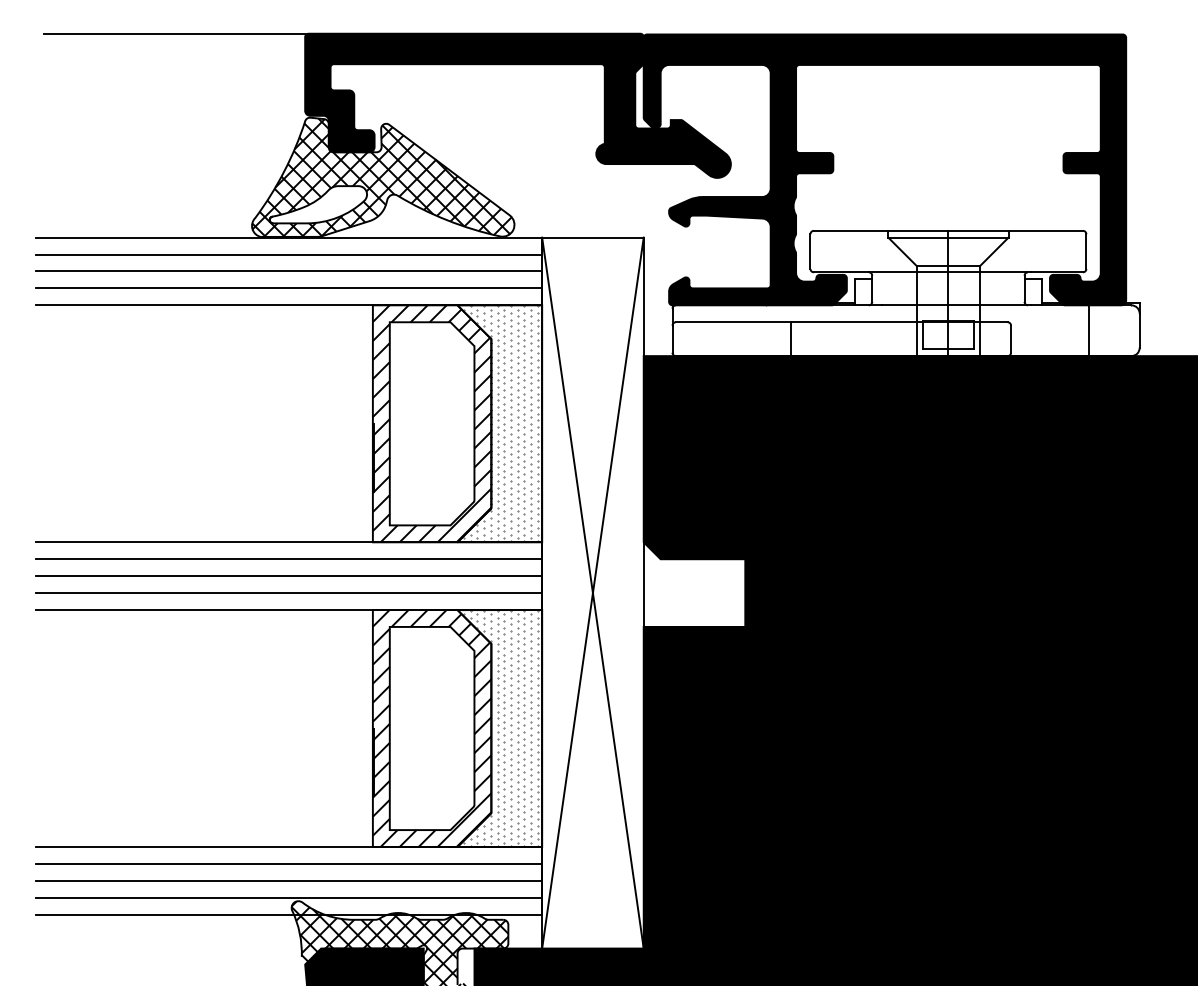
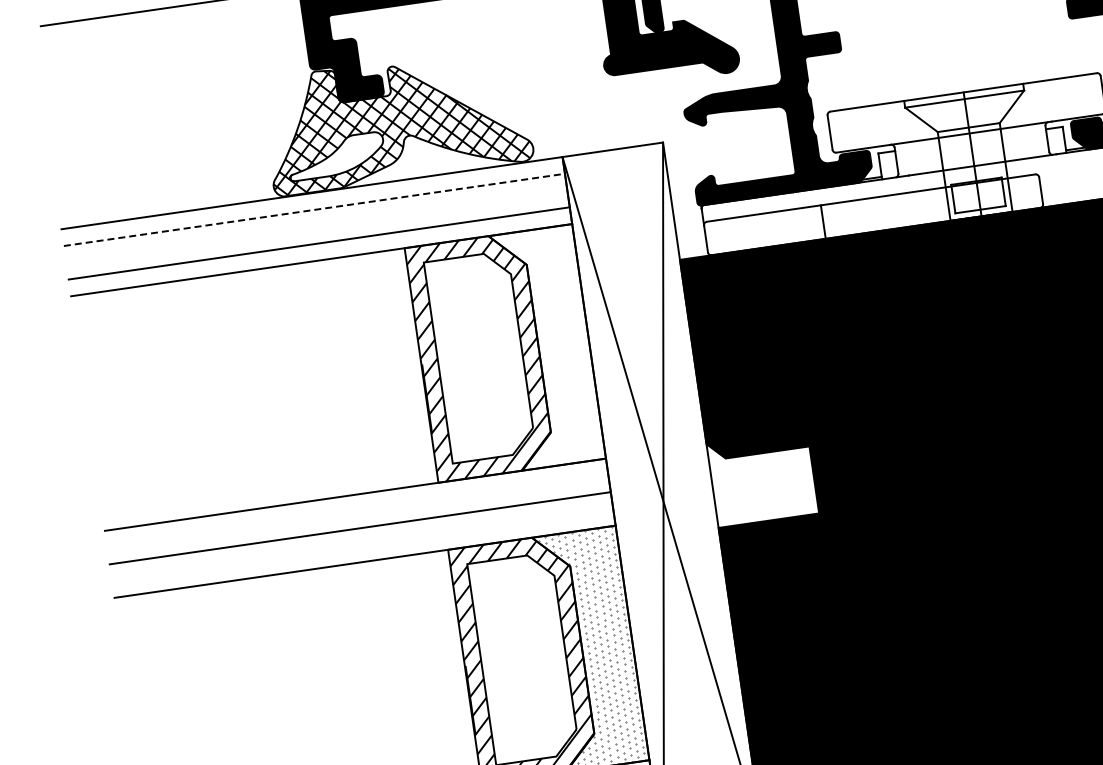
line: (289, 254) -> (314, 209), solid -> dashed
line: (288, 271) -> (316, 226), removed
hatch: (500, 423) -> (547, 346), removed
line: (288, 559) -> (357, 511), removed
line: (288, 593) -> (362, 545), removed

